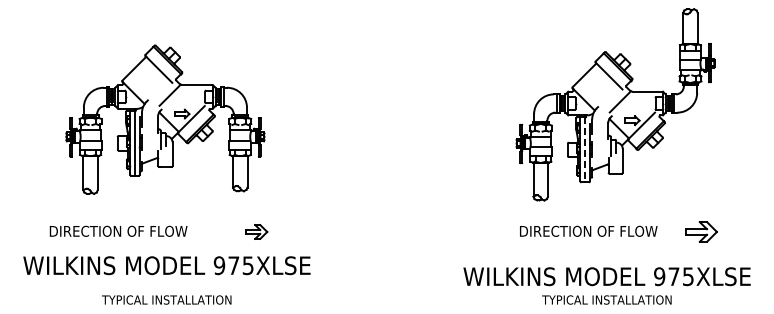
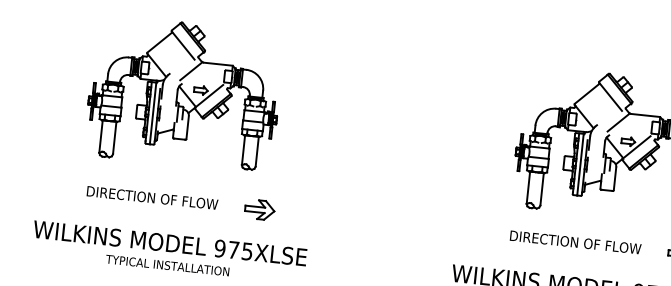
line: (585, 150) -> (580, 165), dashed -> solid
text: (118, 230) -> (152, 197), moved
part: (256, 231) -> (259, 209), size x1.43
text: (166, 265) -> (169, 243), moved

